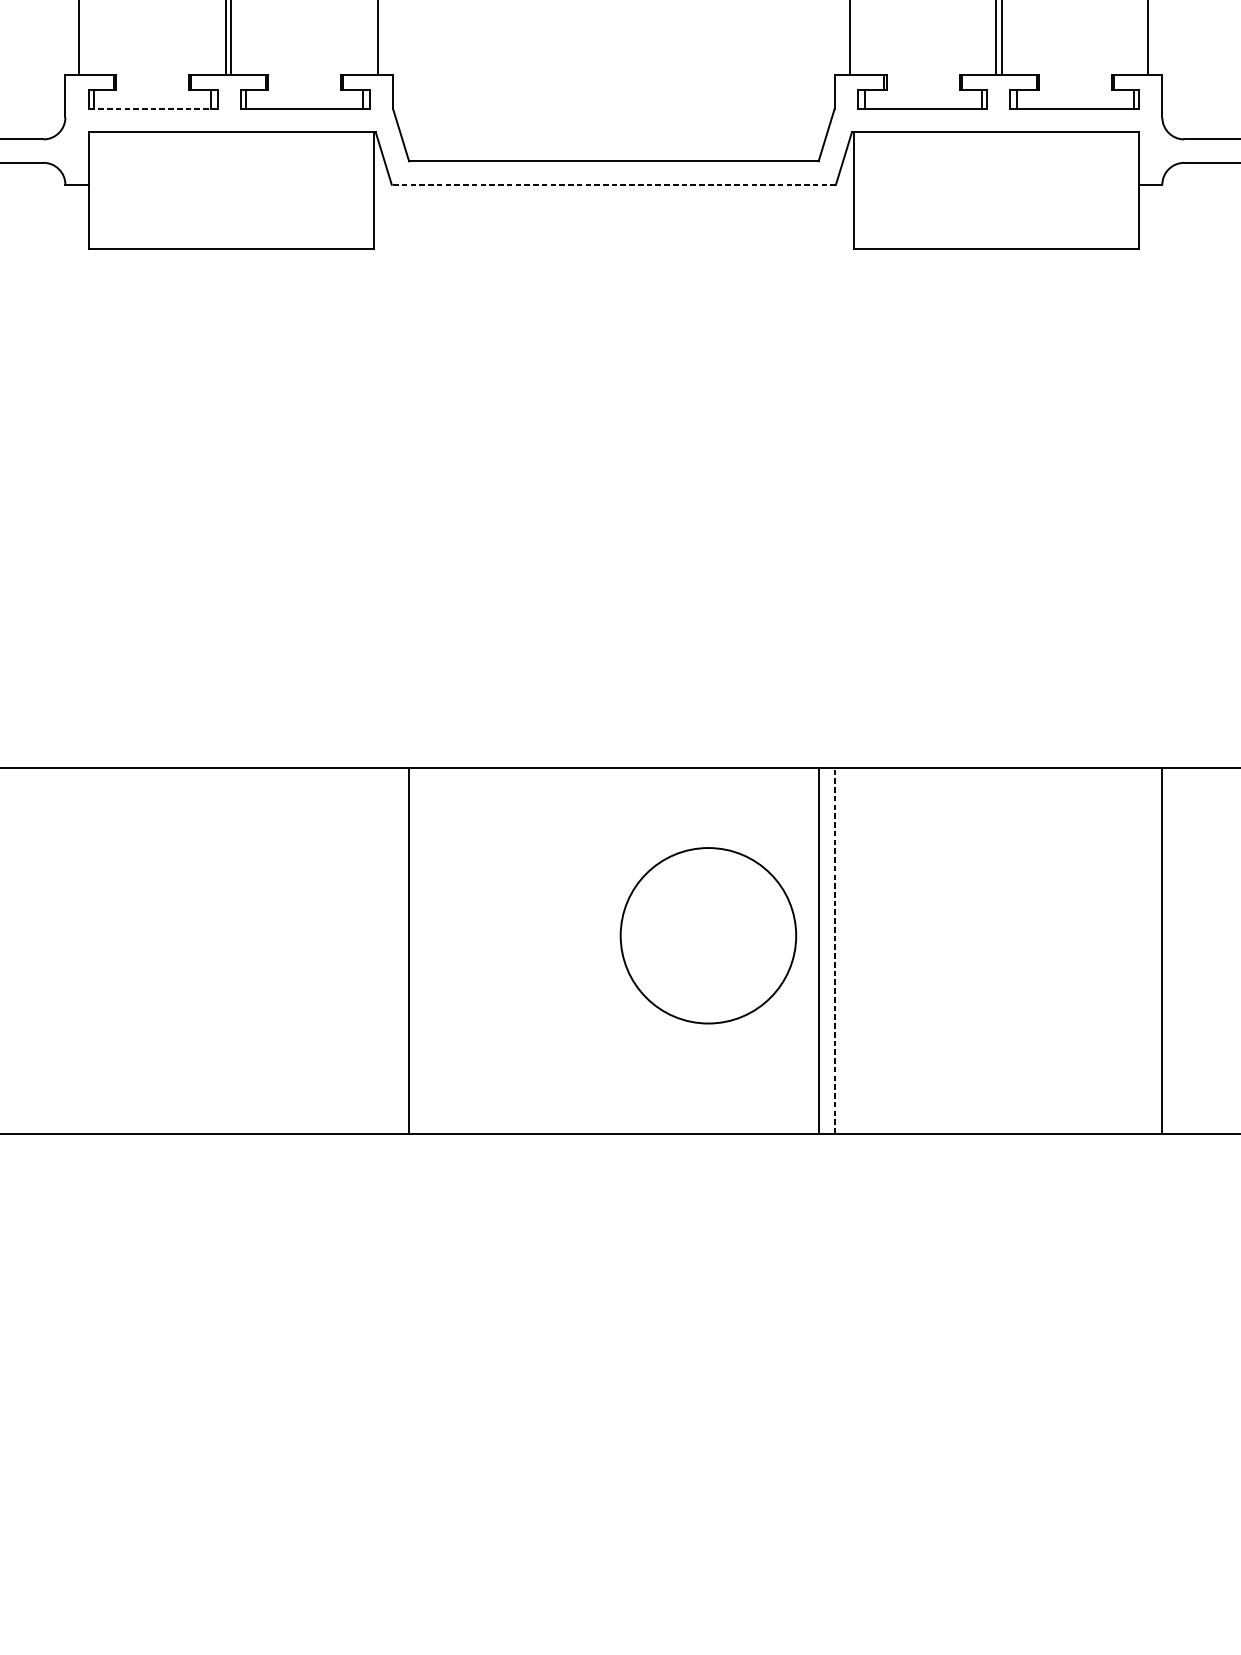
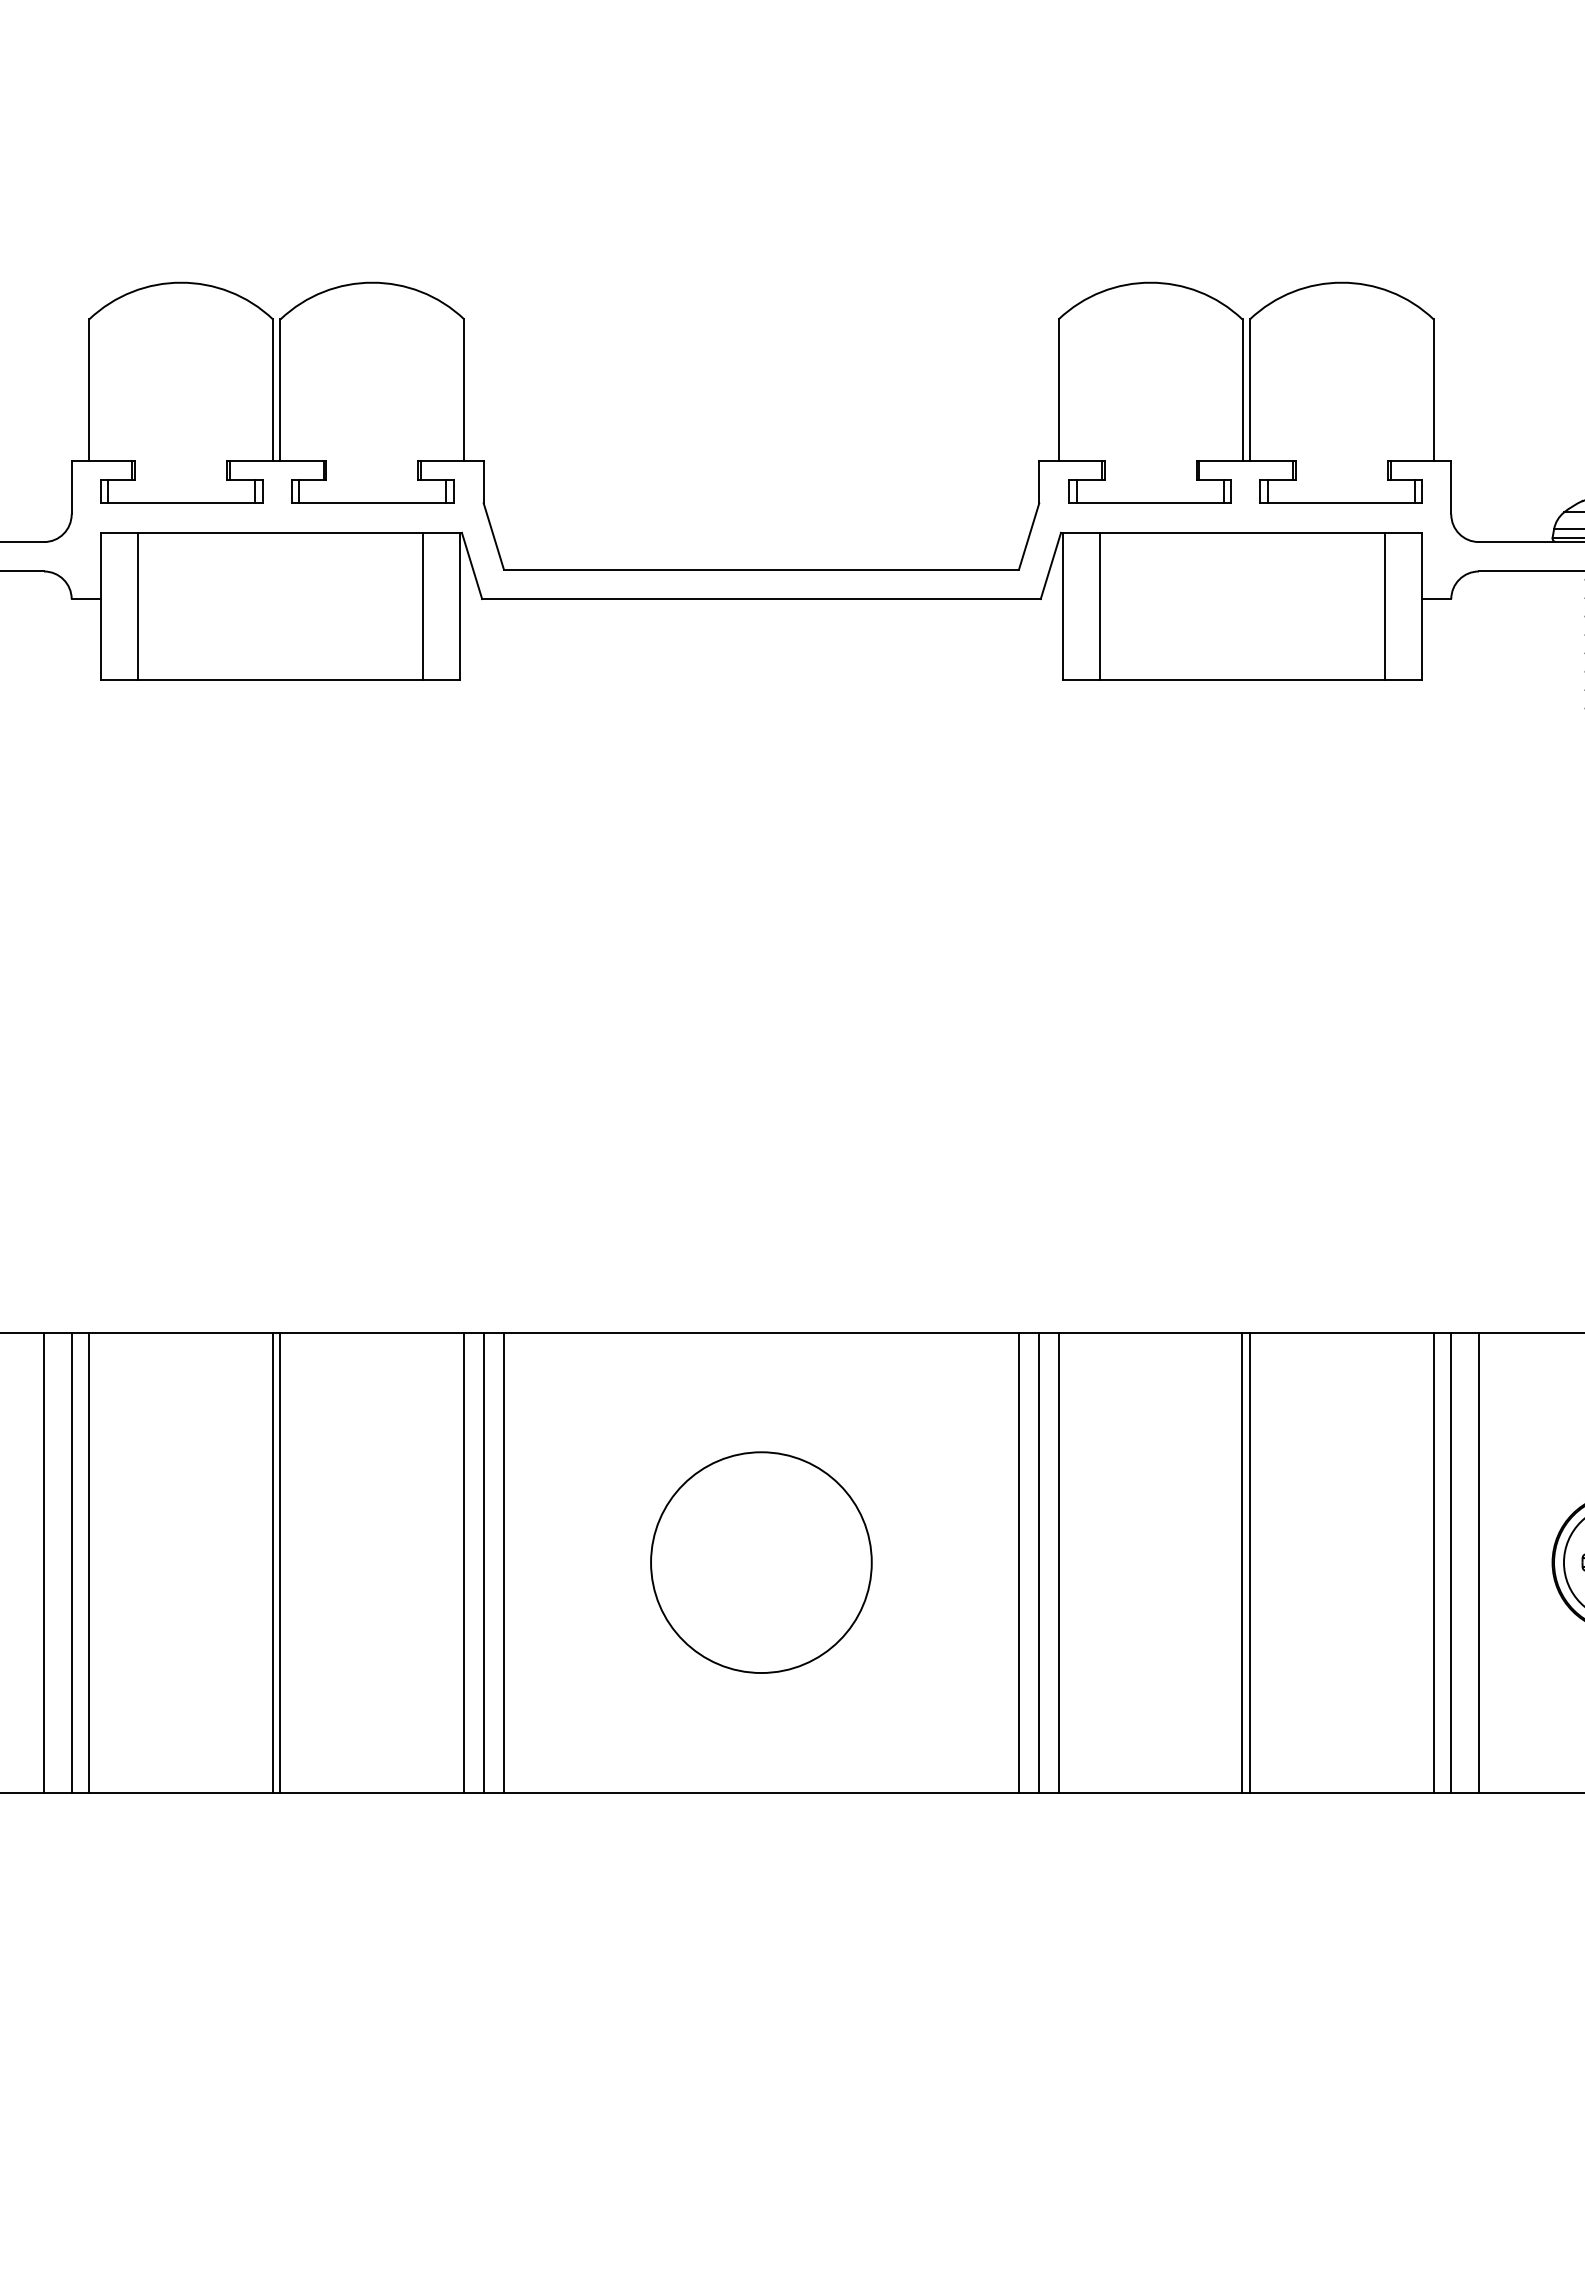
line: (153, 108) -> (182, 503), dashed -> solid
line: (613, 185) -> (760, 599), dashed -> solid
line: (117, 190) -> (137, 606), added
line: (345, 190) -> (423, 606), added
line: (882, 190) -> (1099, 606), added
line: (1110, 190) -> (1385, 606), added
circle: (708, 935) -> (761, 1562), moved
line: (43, 950) -> (44, 1562), added
line: (65, 950) -> (71, 1562), added
line: (79, 950) -> (89, 1562), added
line: (225, 950) -> (273, 1562), added
line: (231, 950) -> (280, 1562), added
line: (377, 950) -> (464, 1562), added
line: (392, 950) -> (483, 1562), added
line: (834, 950) -> (1039, 1562), dashed -> solid
line: (850, 950) -> (1058, 1562), added
line: (996, 950) -> (1242, 1562), added
line: (1001, 950) -> (1249, 1562), added
line: (1148, 950) -> (1433, 1562), added
line: (1183, 950) -> (1478, 1562), added

